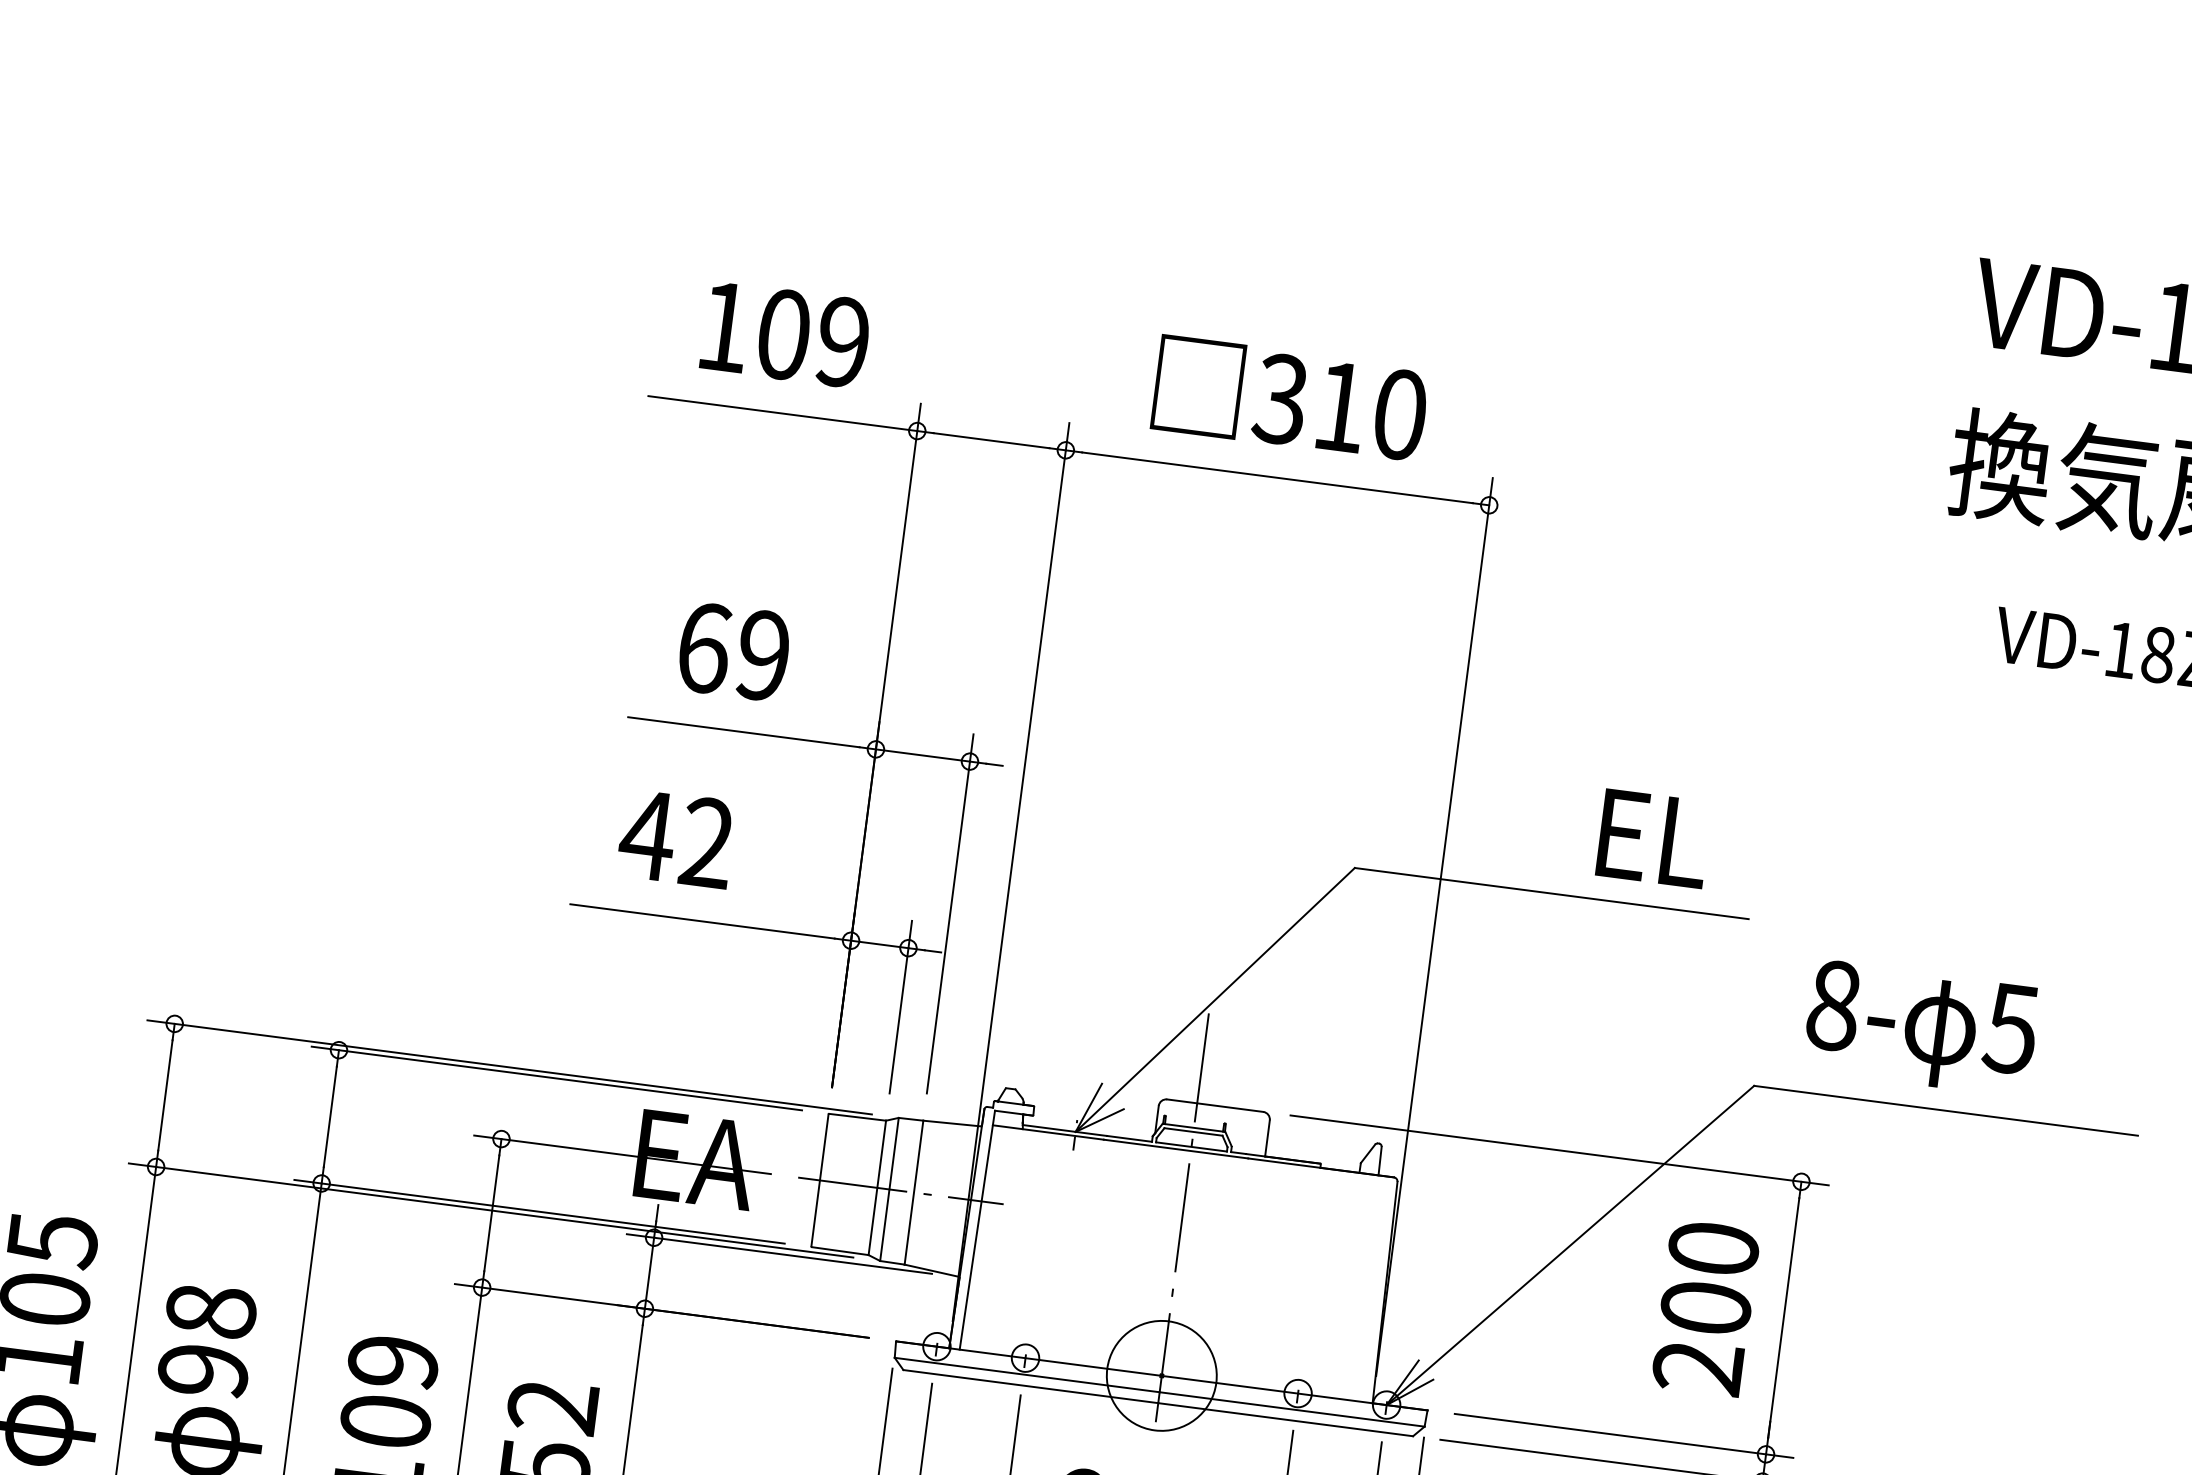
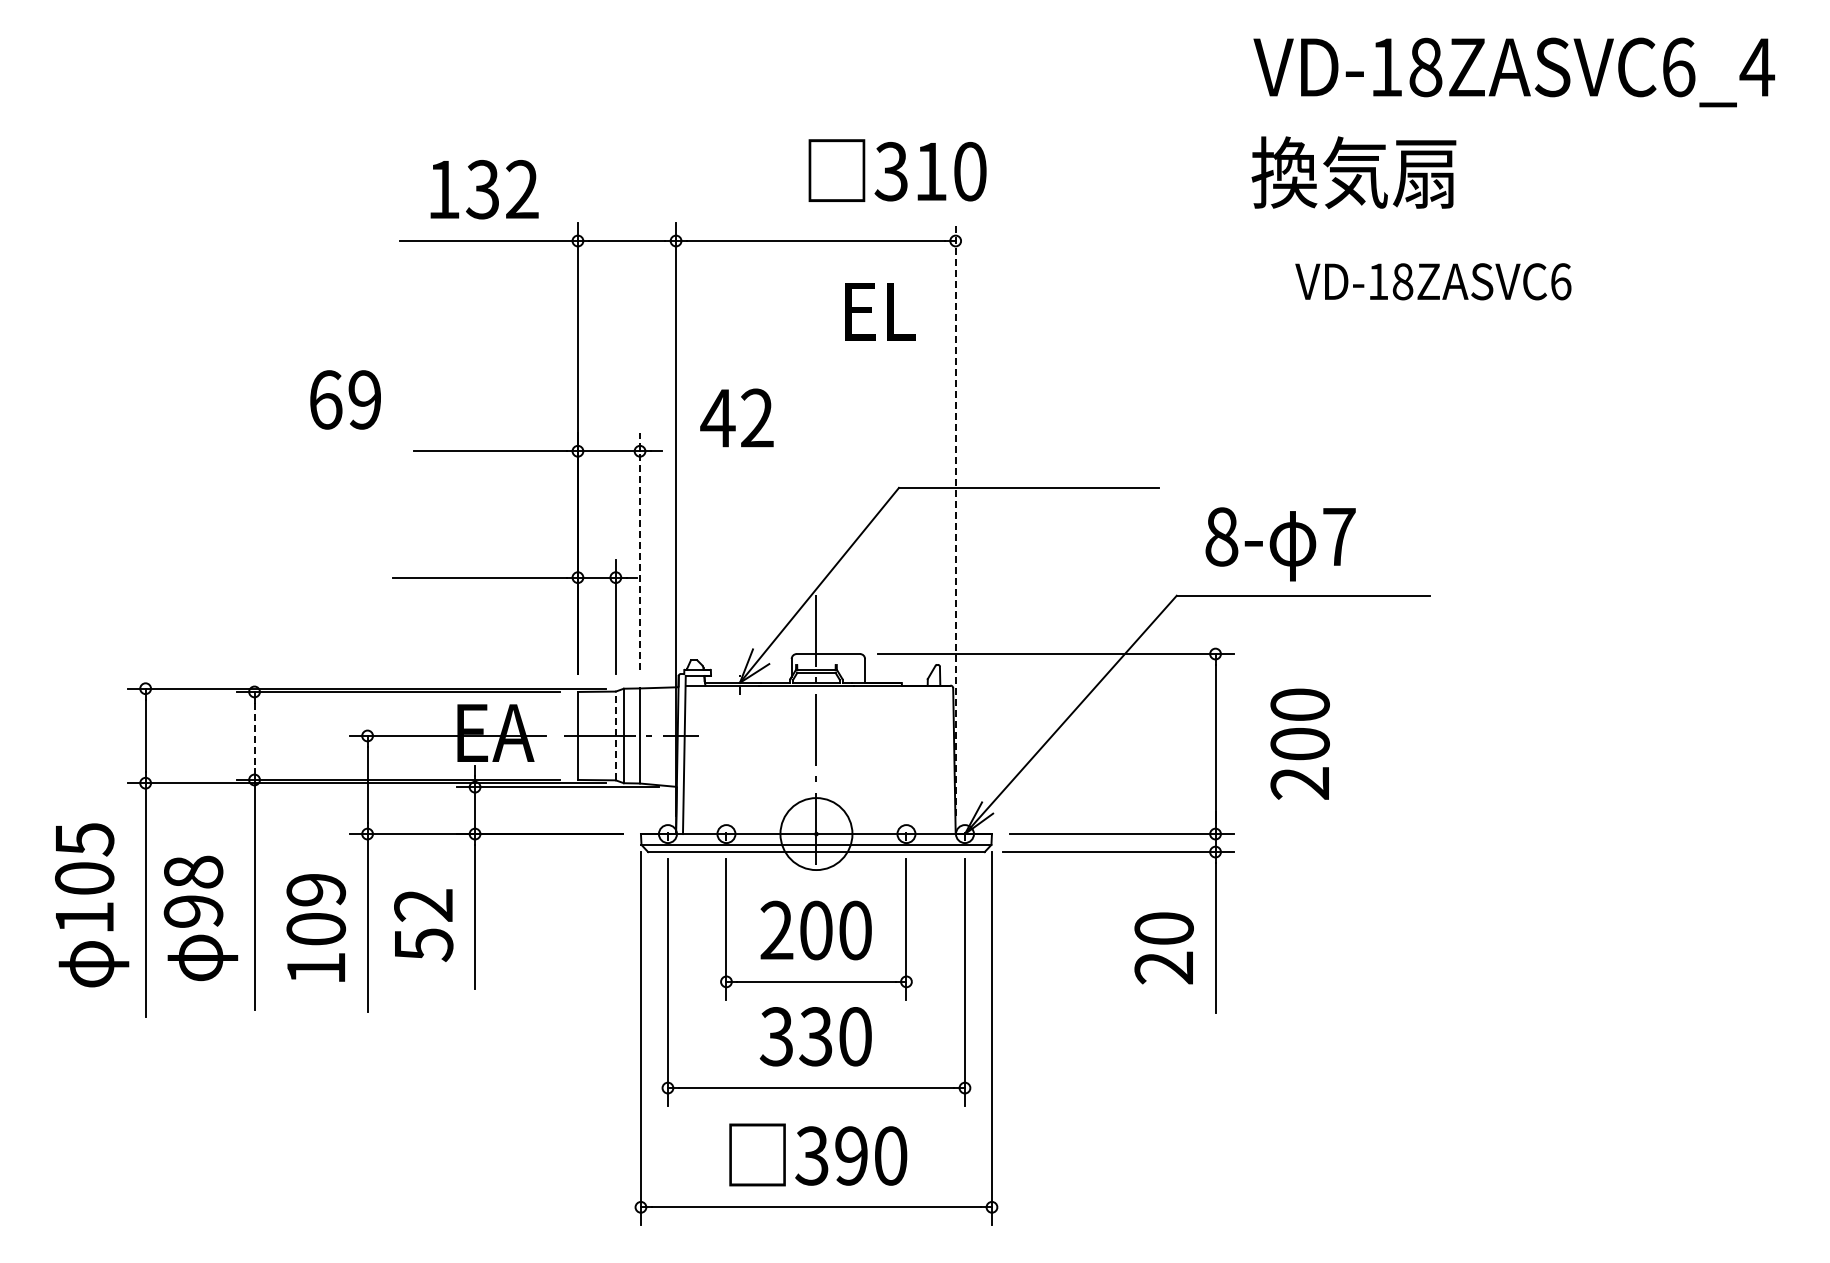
text: (813, 338) -> (502, 189), 109 -> 132
text: (1290, 398) -> (897, 170), moved
text: (734, 651) -> (345, 399), moved
text: (675, 837) -> (736, 417), moved
text: (1653, 838) -> (880, 311), moved
line: (950, 913) -> (640, 551), solid -> dashed
line: (1434, 926) -> (955, 519), solid -> dashed
text: (2010, 1029) -> (1338, 537), 5 -> 7
line: (330, 1117) -> (254, 736), solid -> dashed
line: (876, 1187) -> (615, 735), solid -> dashed
text: (1705, 1306) -> (1299, 743), moved

